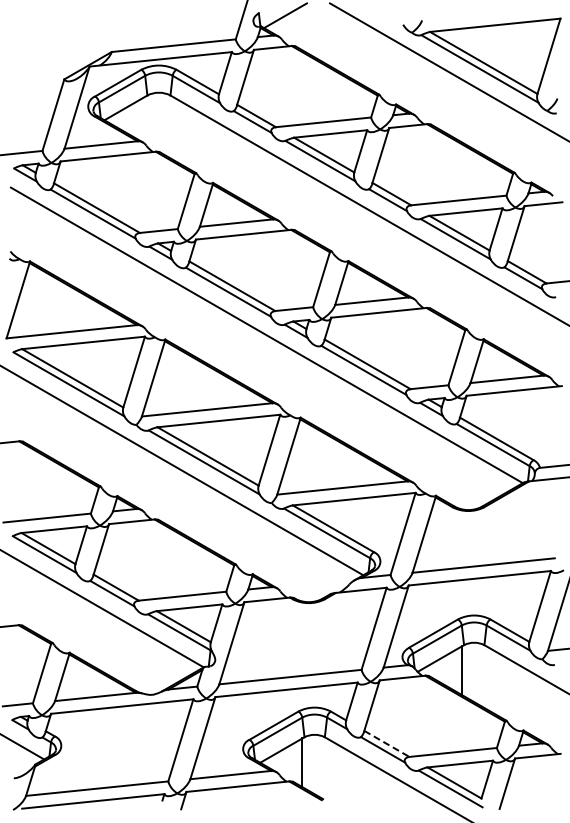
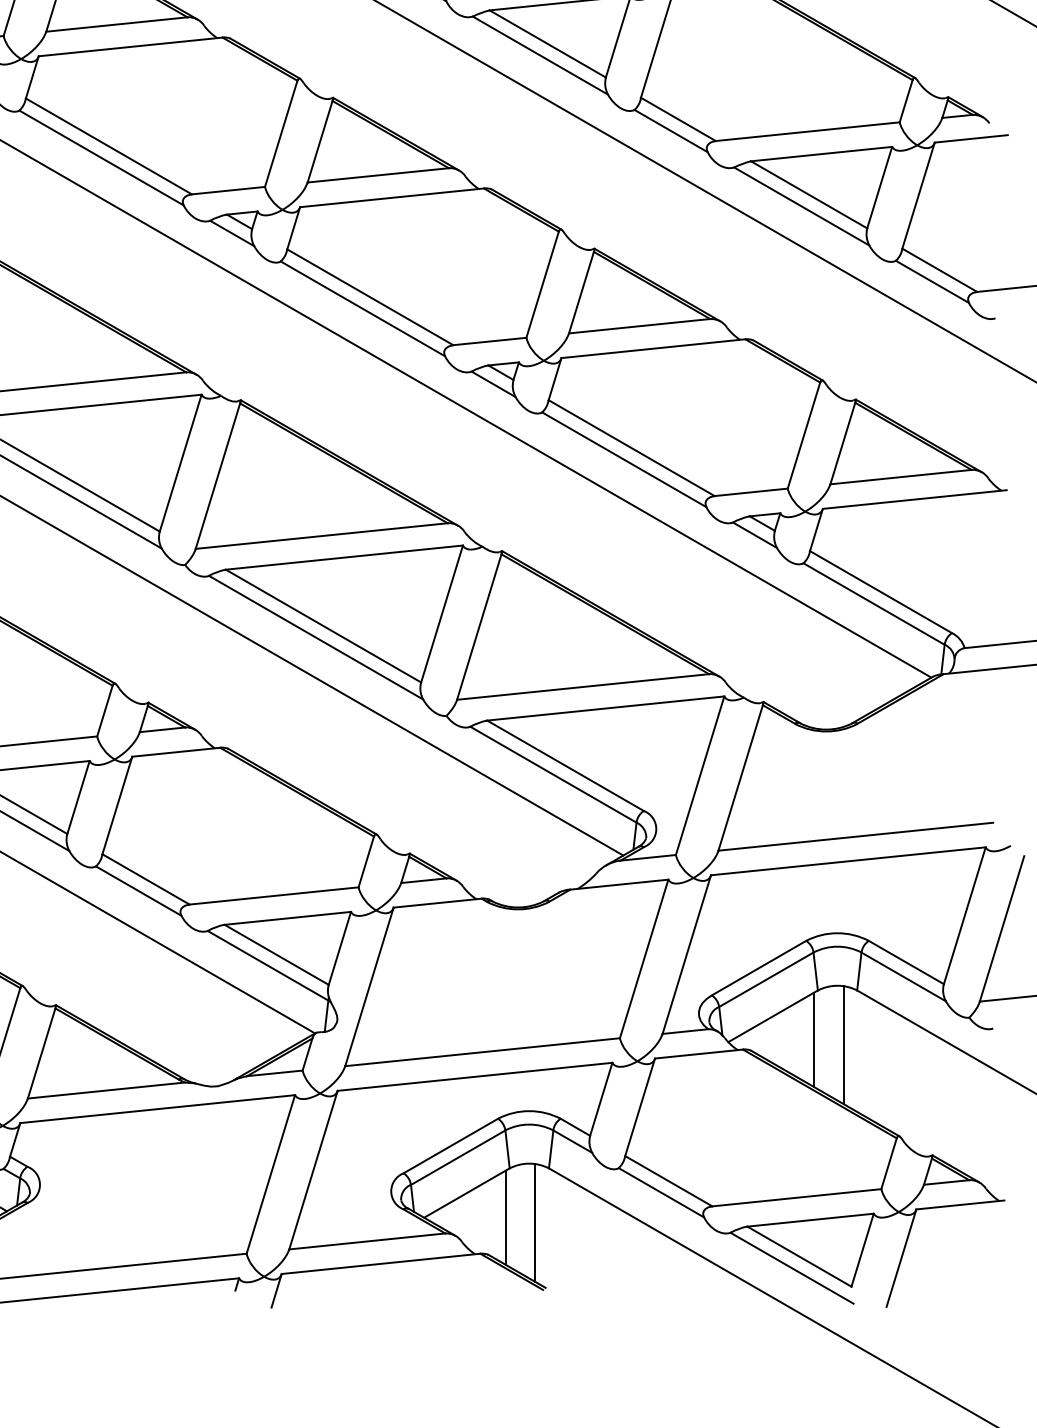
line: (477, 672) -> (843, 1043), added
line: (387, 744) -> (669, 1182), dashed -> solid
line: (317, 765) -> (534, 1222), added

